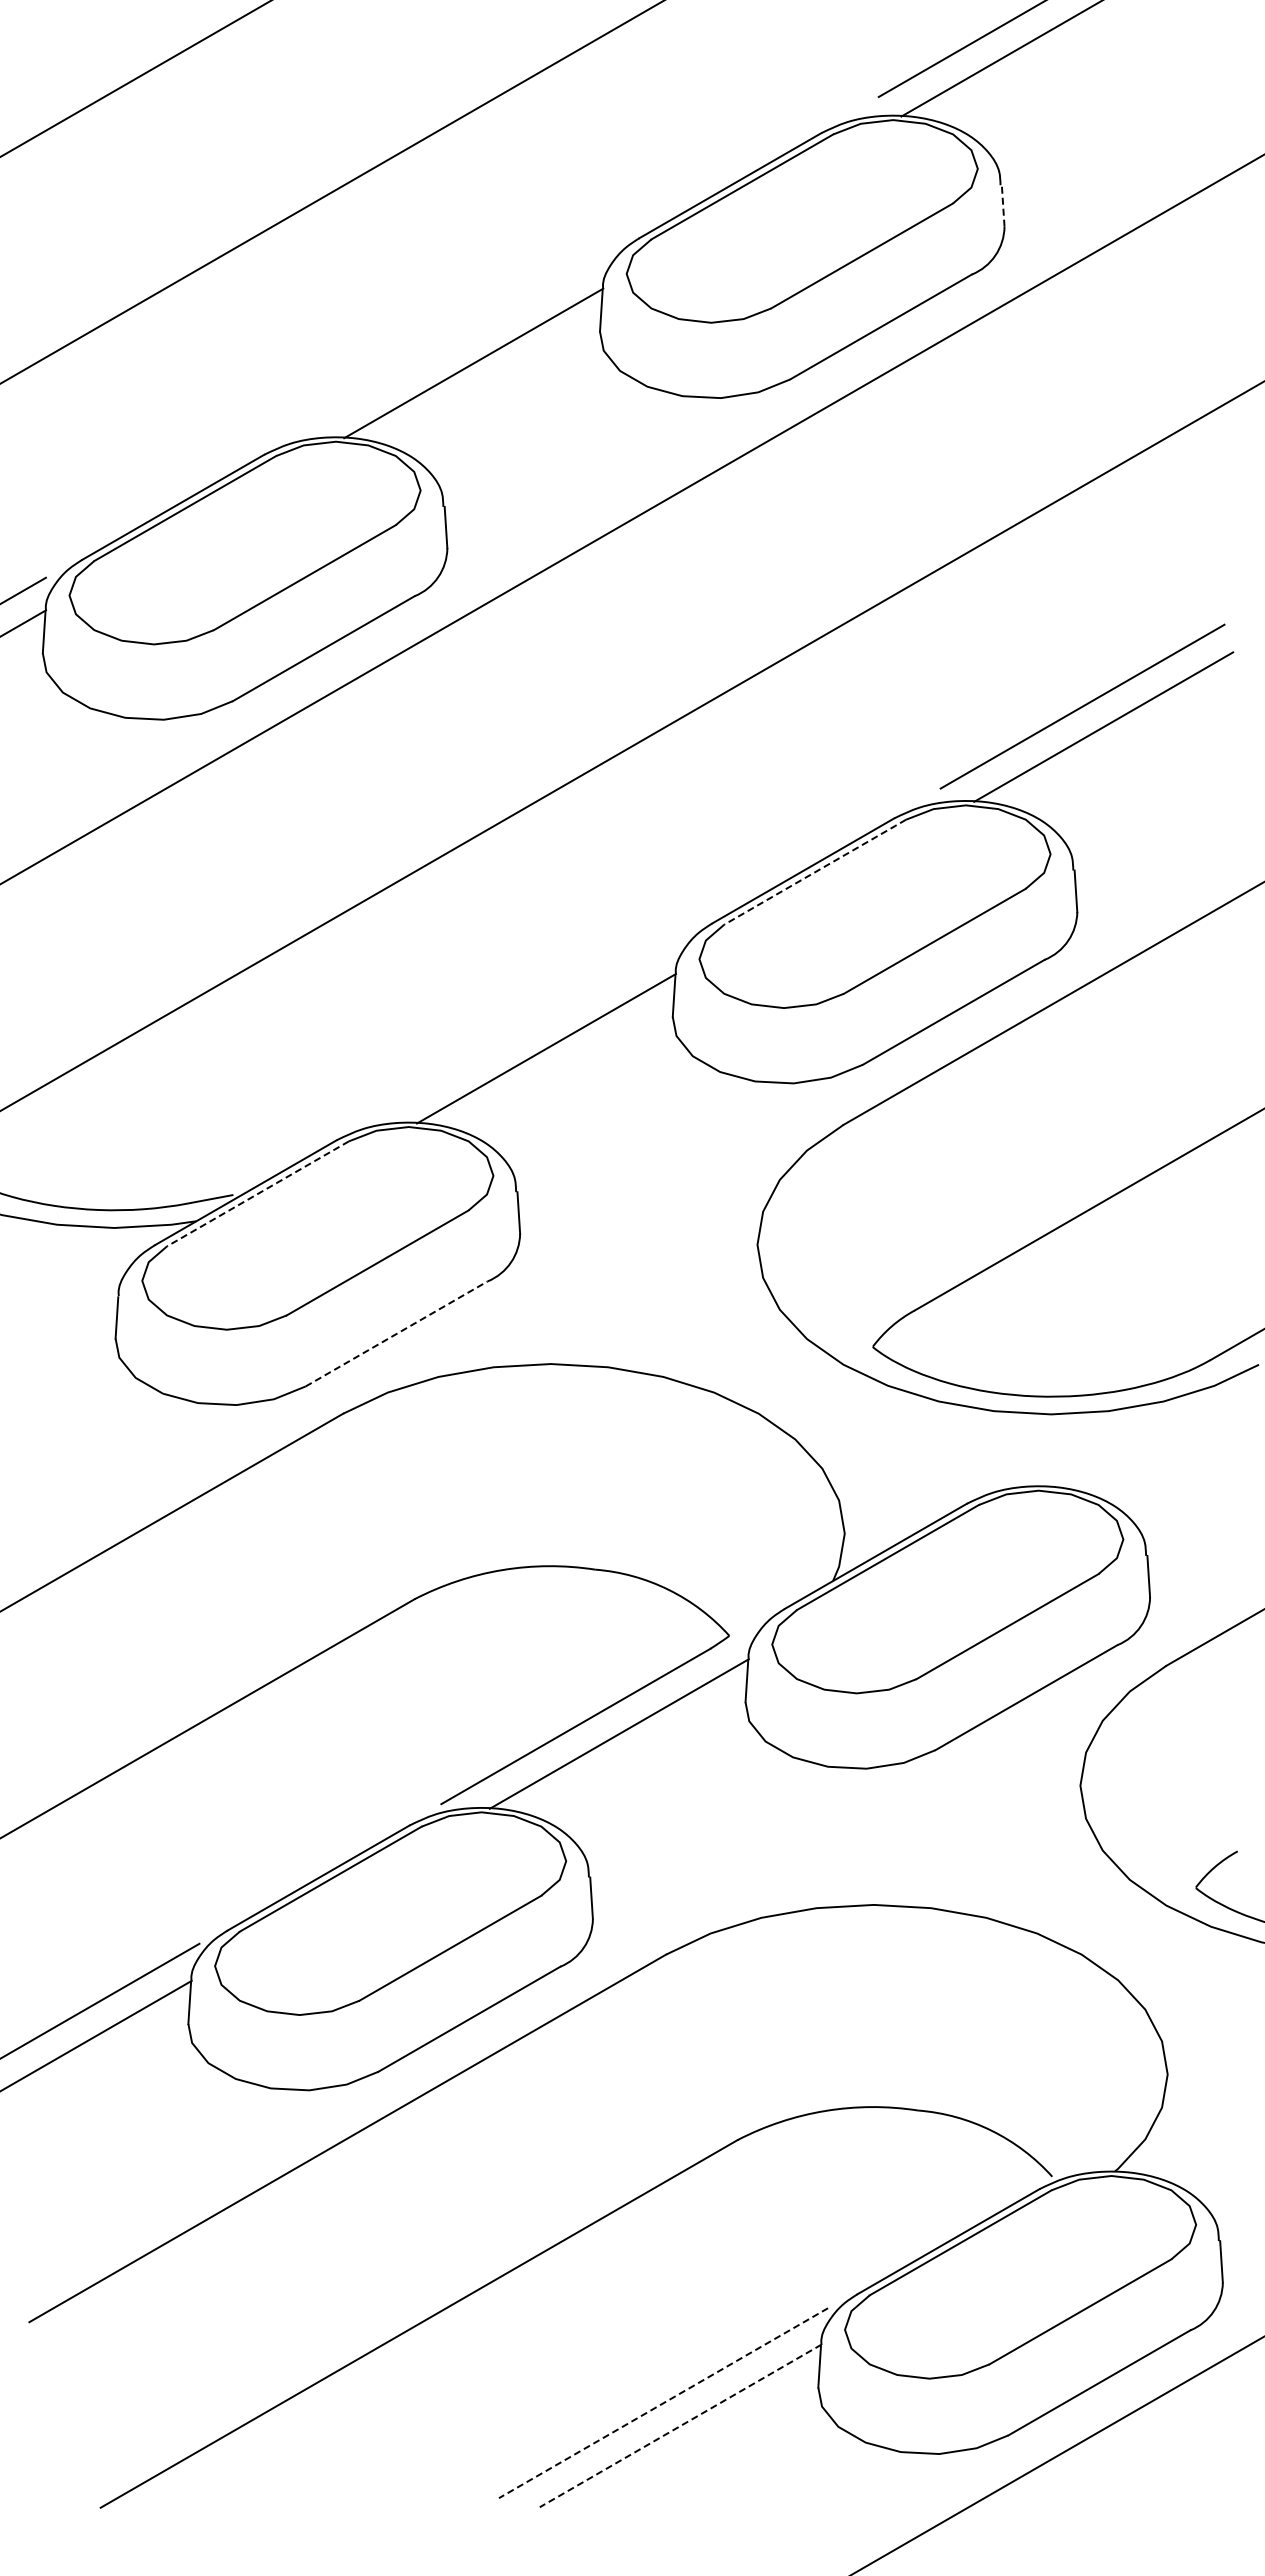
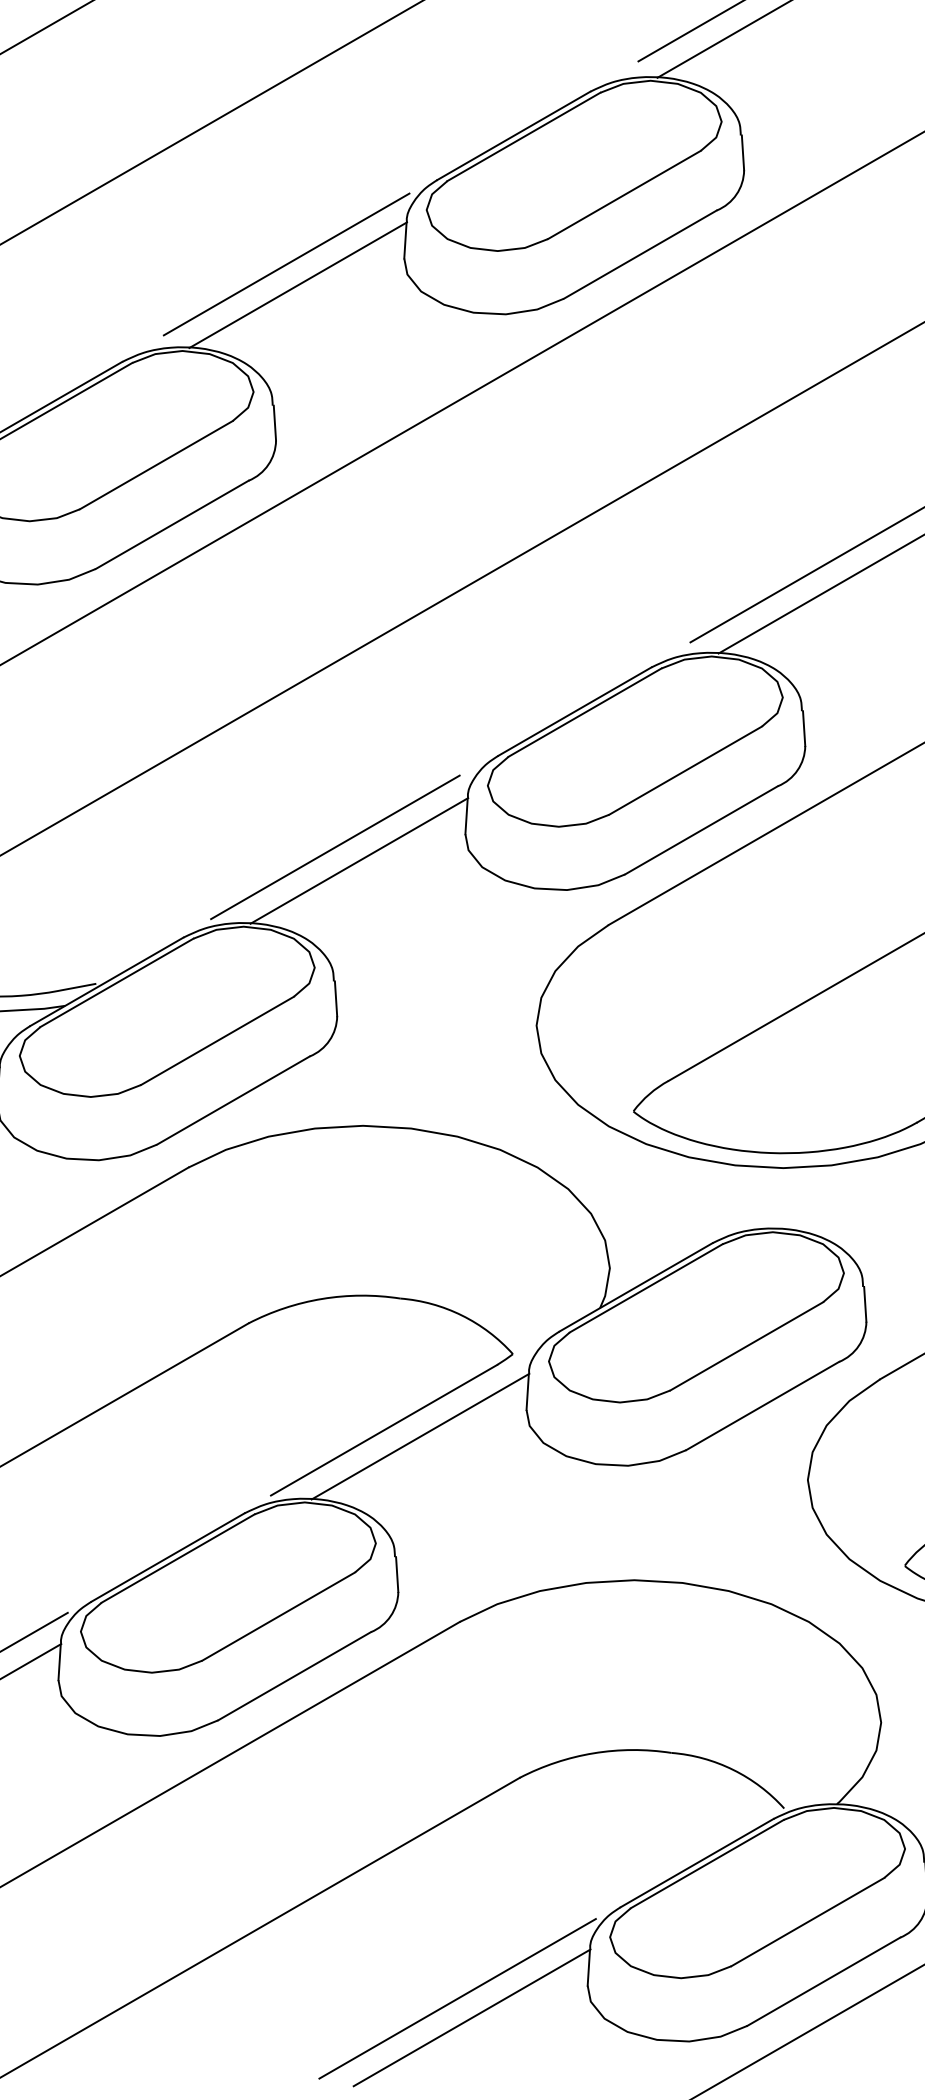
line: (1003, 205) -> (743, 152), dashed -> solid
line: (459, 338) -> (286, 264), added
line: (814, 872) -> (584, 712), dashed -> solid
line: (517, 1032) -> (334, 847), added
line: (257, 1194) -> (116, 983), dashed -> solid
line: (397, 1333) -> (234, 1100), dashed -> solid
line: (663, 2403) -> (457, 1999), dashed -> solid
line: (680, 2425) -> (471, 2017), dashed -> solid

